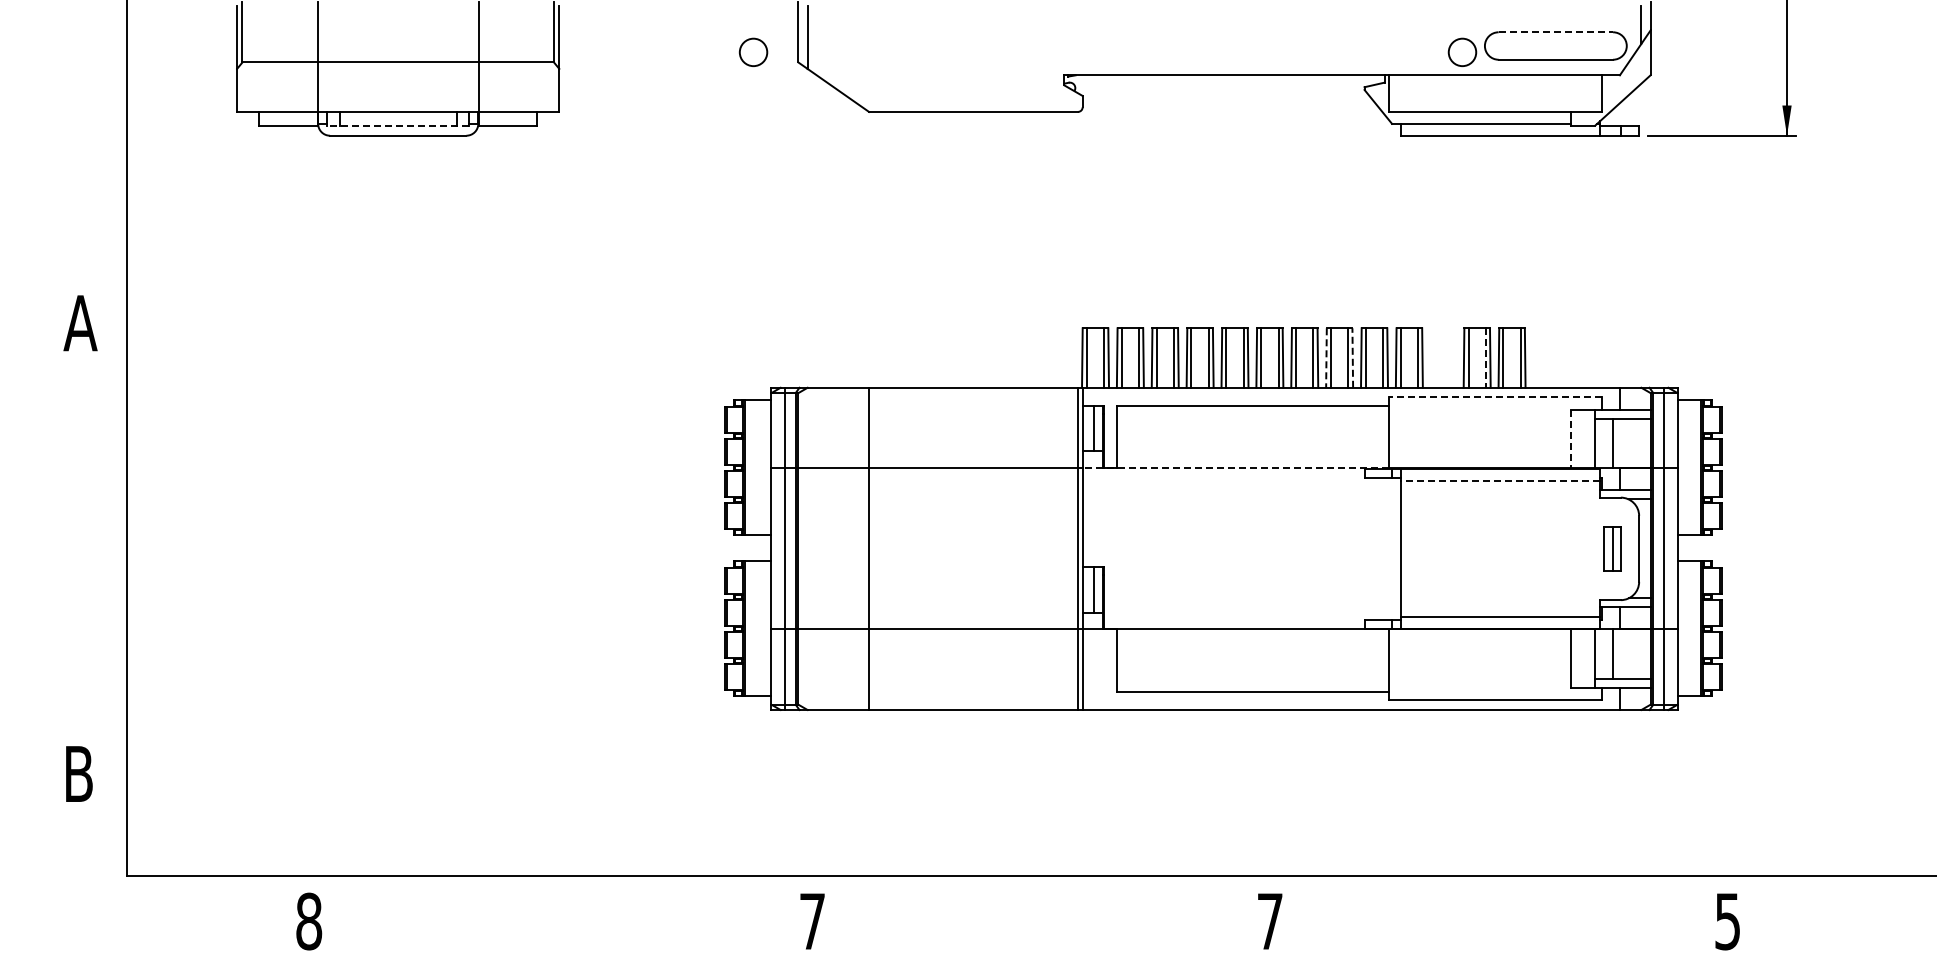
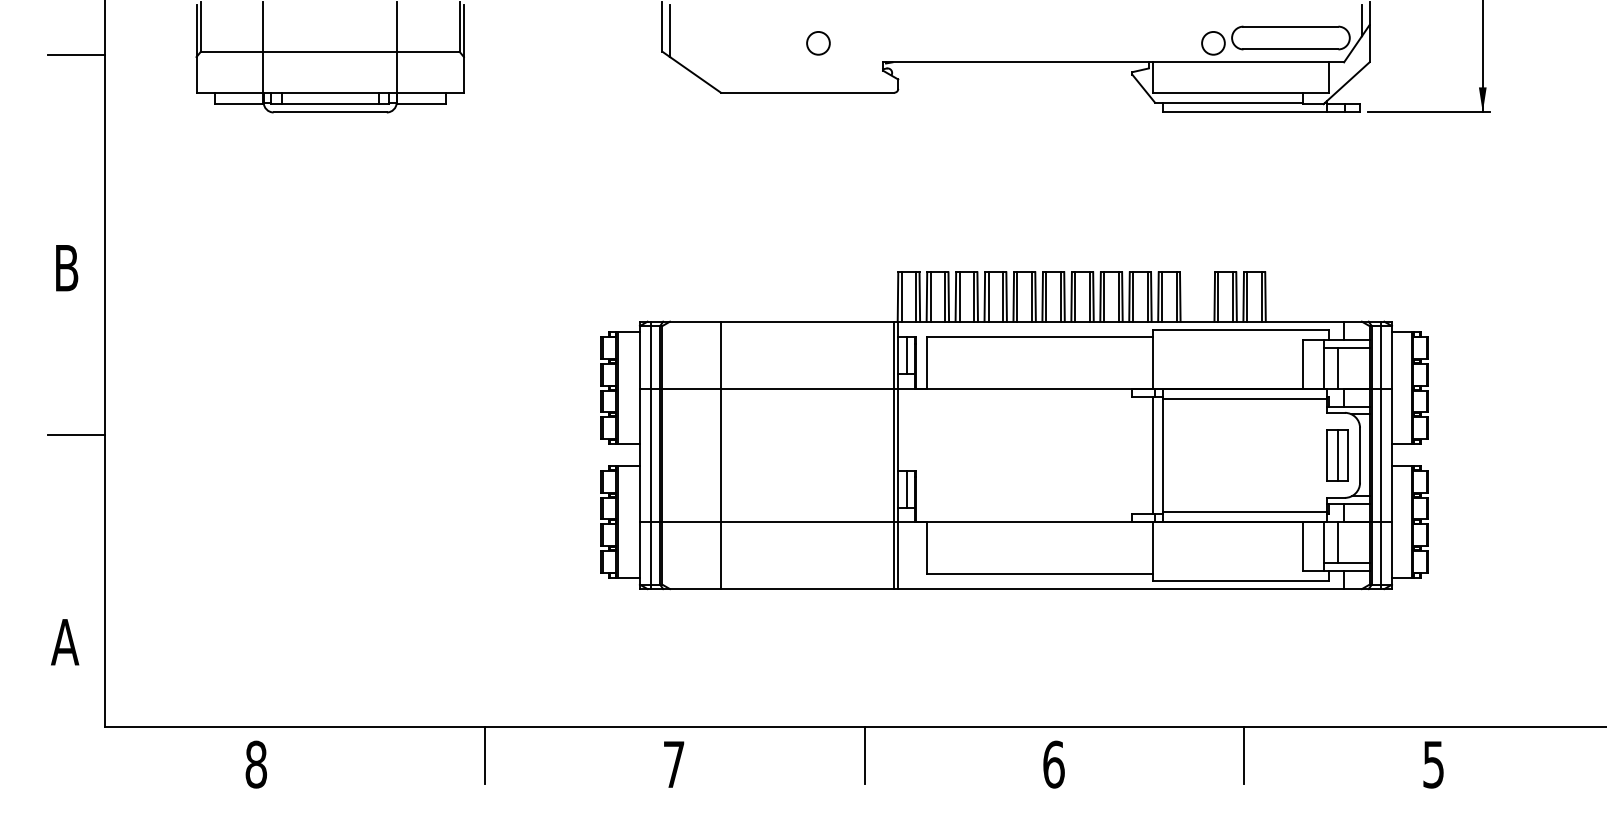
line: (1556, 32) -> (1291, 26), dashed -> solid
circle: (753, 51) -> (818, 42), moved
line: (92, 66) -> (76, 55), added
line: (398, 125) -> (330, 104), dashed -> solid
text: (80, 323) -> (66, 268), A -> B
line: (1326, 358) -> (1100, 297), dashed -> solid
line: (1352, 358) -> (1122, 297), dashed -> solid
line: (1485, 358) -> (1232, 297), dashed -> solid
line: (1494, 397) -> (1240, 329), dashed -> solid
line: (1570, 439) -> (1303, 364), dashed -> solid
line: (1235, 468) -> (1025, 388), dashed -> solid
line: (1499, 480) -> (1244, 398), dashed -> solid
line: (92, 524) -> (76, 435), added
line: (1389, 548) -> (1152, 455), added
part: (1612, 548) -> (1337, 455), size x1.43
text: (78, 773) -> (64, 641), B -> A
line: (584, 910) -> (484, 755), added
line: (1042, 910) -> (864, 755), added
line: (1499, 910) -> (1244, 755), added
text: (1270, 921) -> (1054, 764), 7 -> 6

